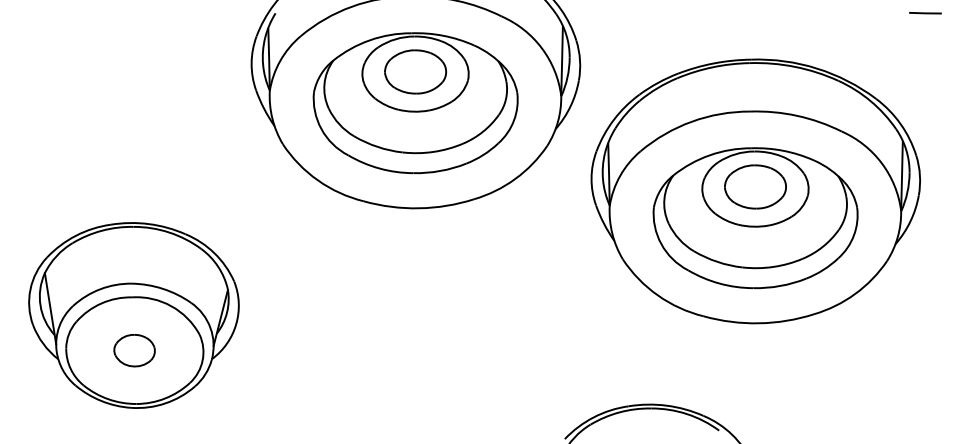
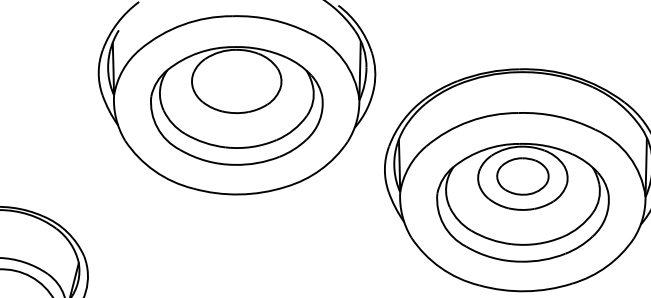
part: (415, 71) -> (236, 79), removed

